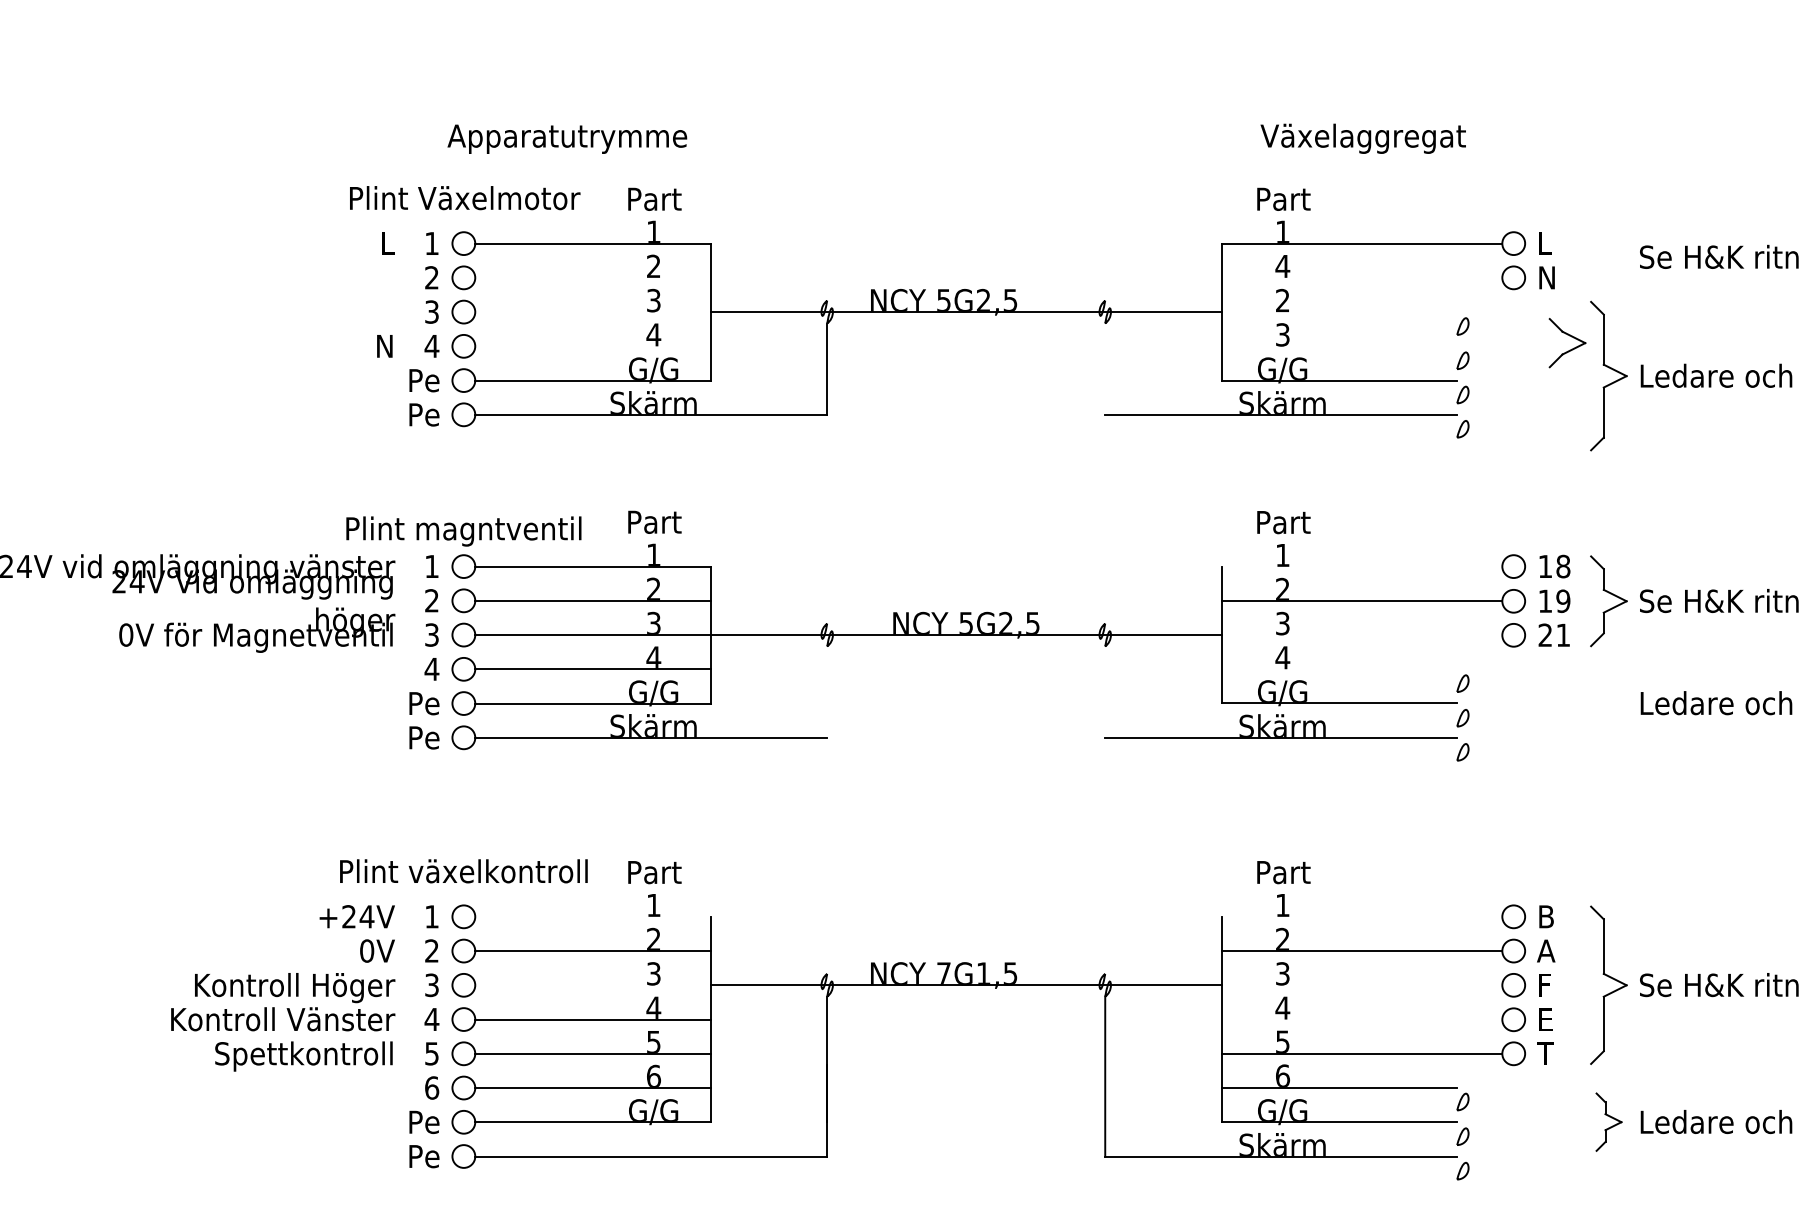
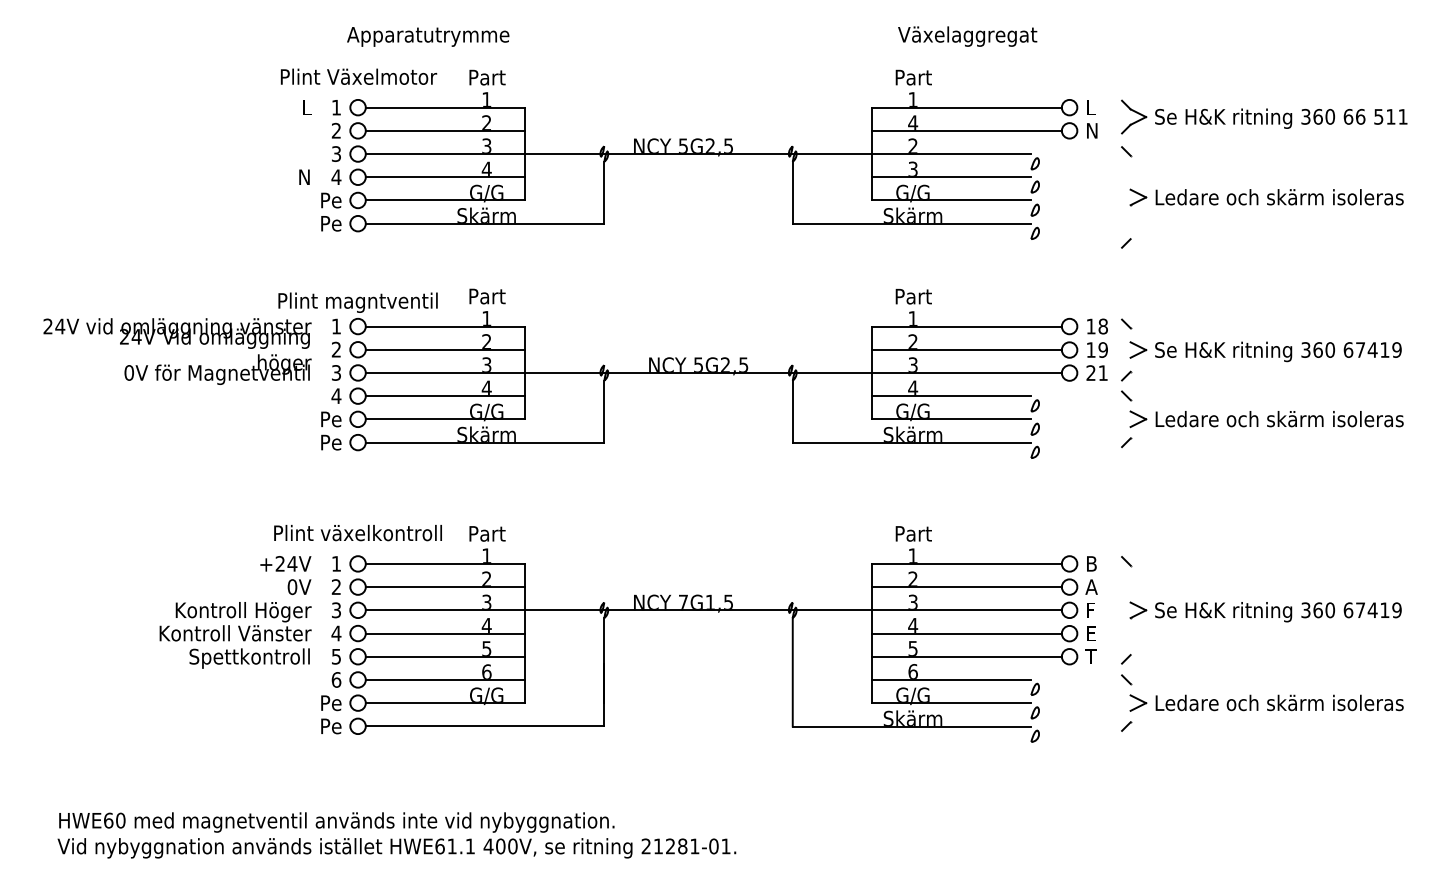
line: (592, 277) -> (445, 130), added
line: (1361, 278) -> (966, 131), added
line: (592, 312) -> (445, 154), added
line: (1339, 312) -> (951, 154), added
part: (1568, 342) -> (1134, 116), moved
line: (592, 346) -> (445, 177), added
line: (1339, 346) -> (951, 177), added
line: (1104, 368) -> (792, 192), added
line: (1361, 566) -> (966, 326), added
line: (1361, 635) -> (966, 373), added
line: (1339, 669) -> (951, 396), added
line: (827, 691) -> (604, 411), added
line: (1104, 691) -> (792, 411), added
part: (1609, 702) -> (1134, 418), added
line: (592, 916) -> (445, 563), added
line: (1361, 916) -> (966, 563), added
line: (592, 985) -> (445, 610), added
line: (1361, 985) -> (966, 610), added
line: (1361, 1019) -> (966, 633), added
part: (1609, 1121) -> (1134, 702), size x1.43

